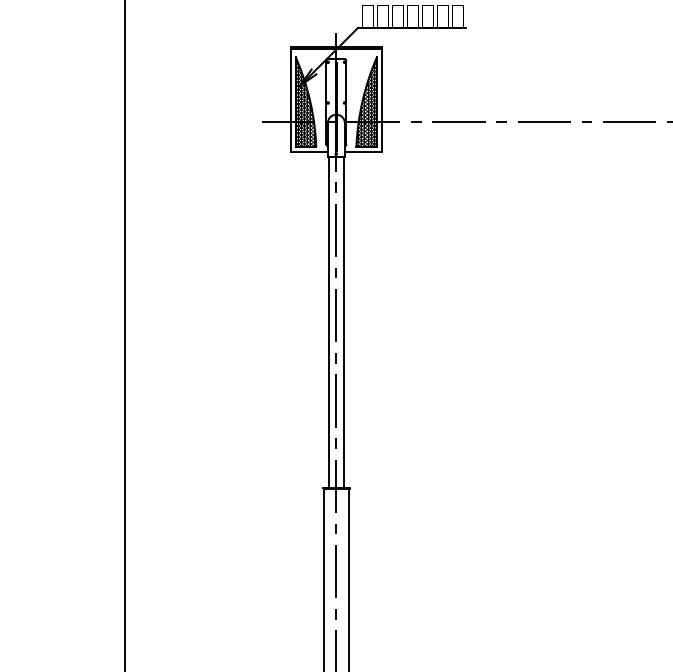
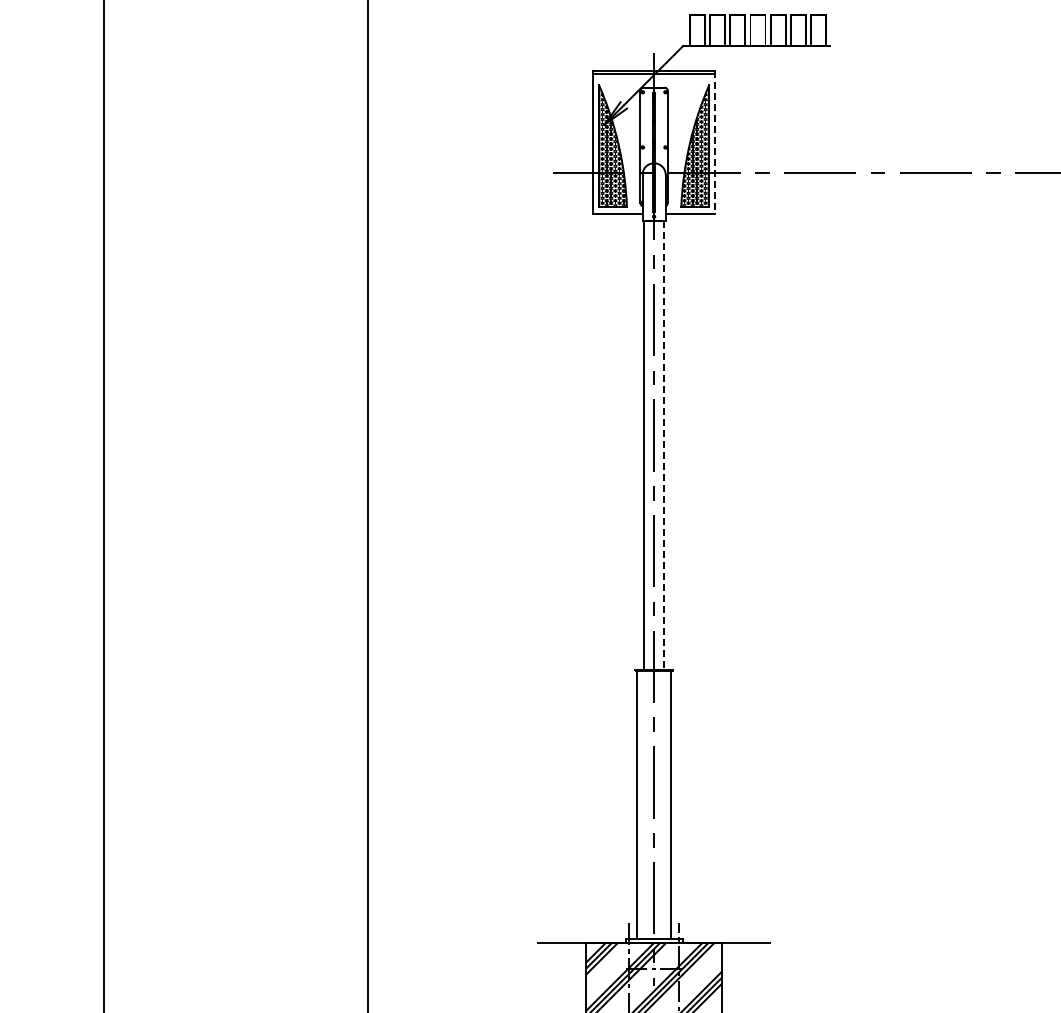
line: (381, 100) -> (715, 143), solid -> dashed
line: (344, 322) -> (664, 445), solid -> dashed

